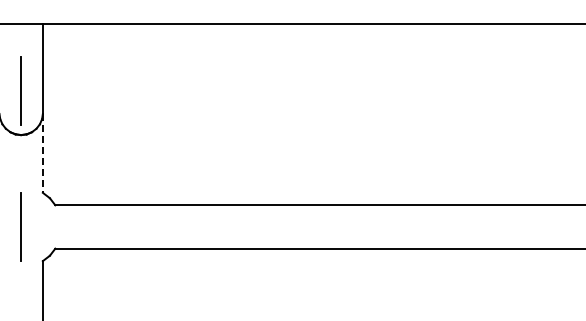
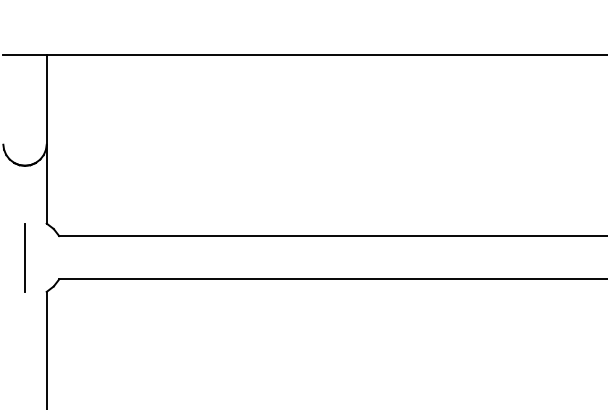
line: (20, 90) -> (24, 121), removed
line: (42, 153) -> (46, 184), dashed -> solid

